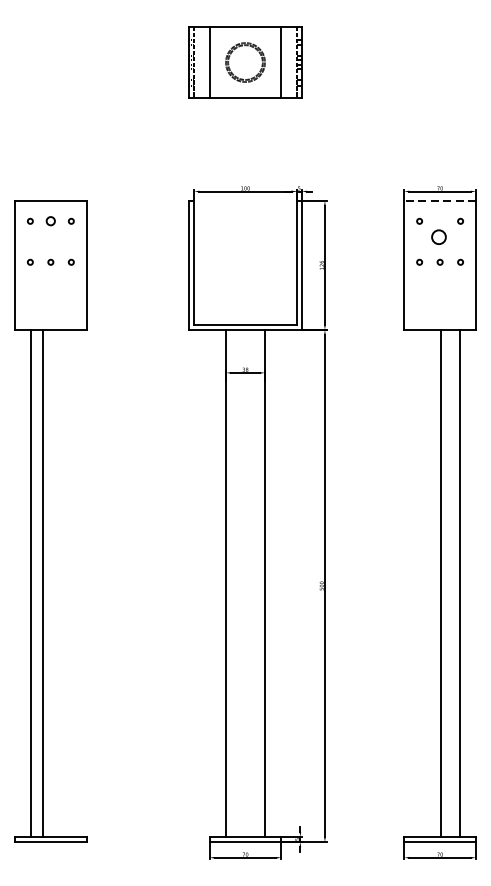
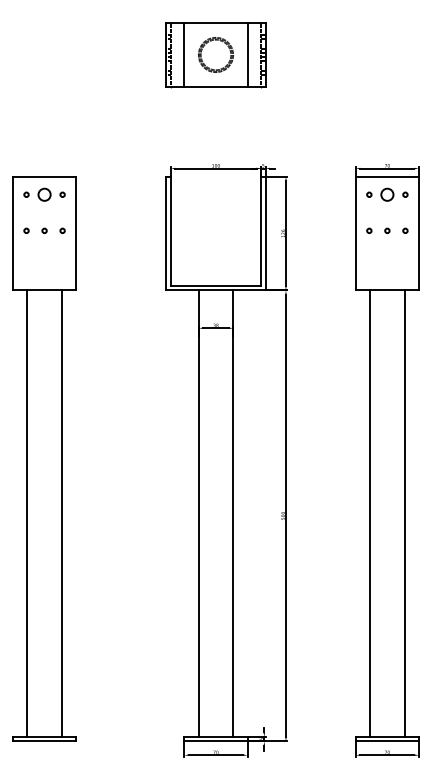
line: (440, 200) -> (387, 176), dashed -> solid
circle: (50, 221) -> (44, 194), size x1.67
circle: (439, 236) -> (387, 194), moved
line: (42, 583) -> (61, 513), moved
line: (441, 583) -> (370, 513), moved

